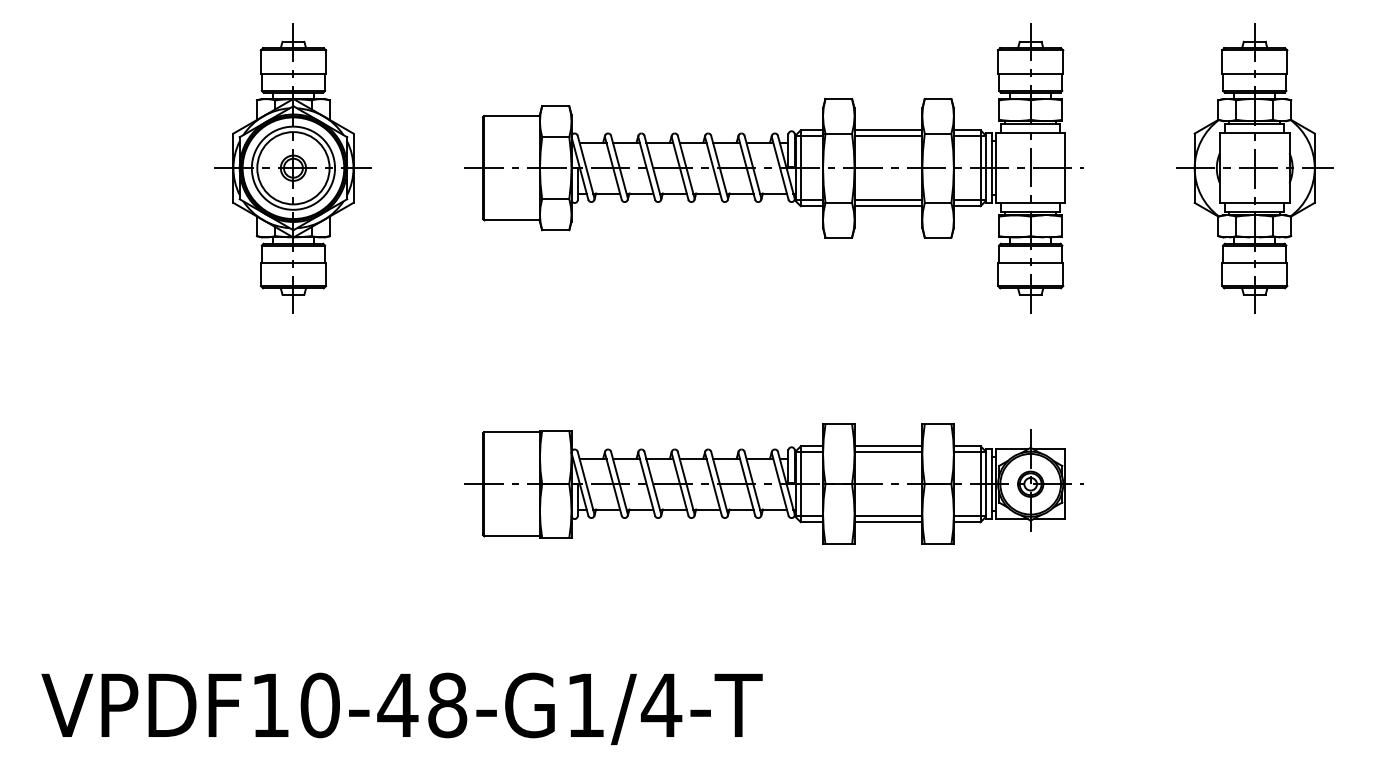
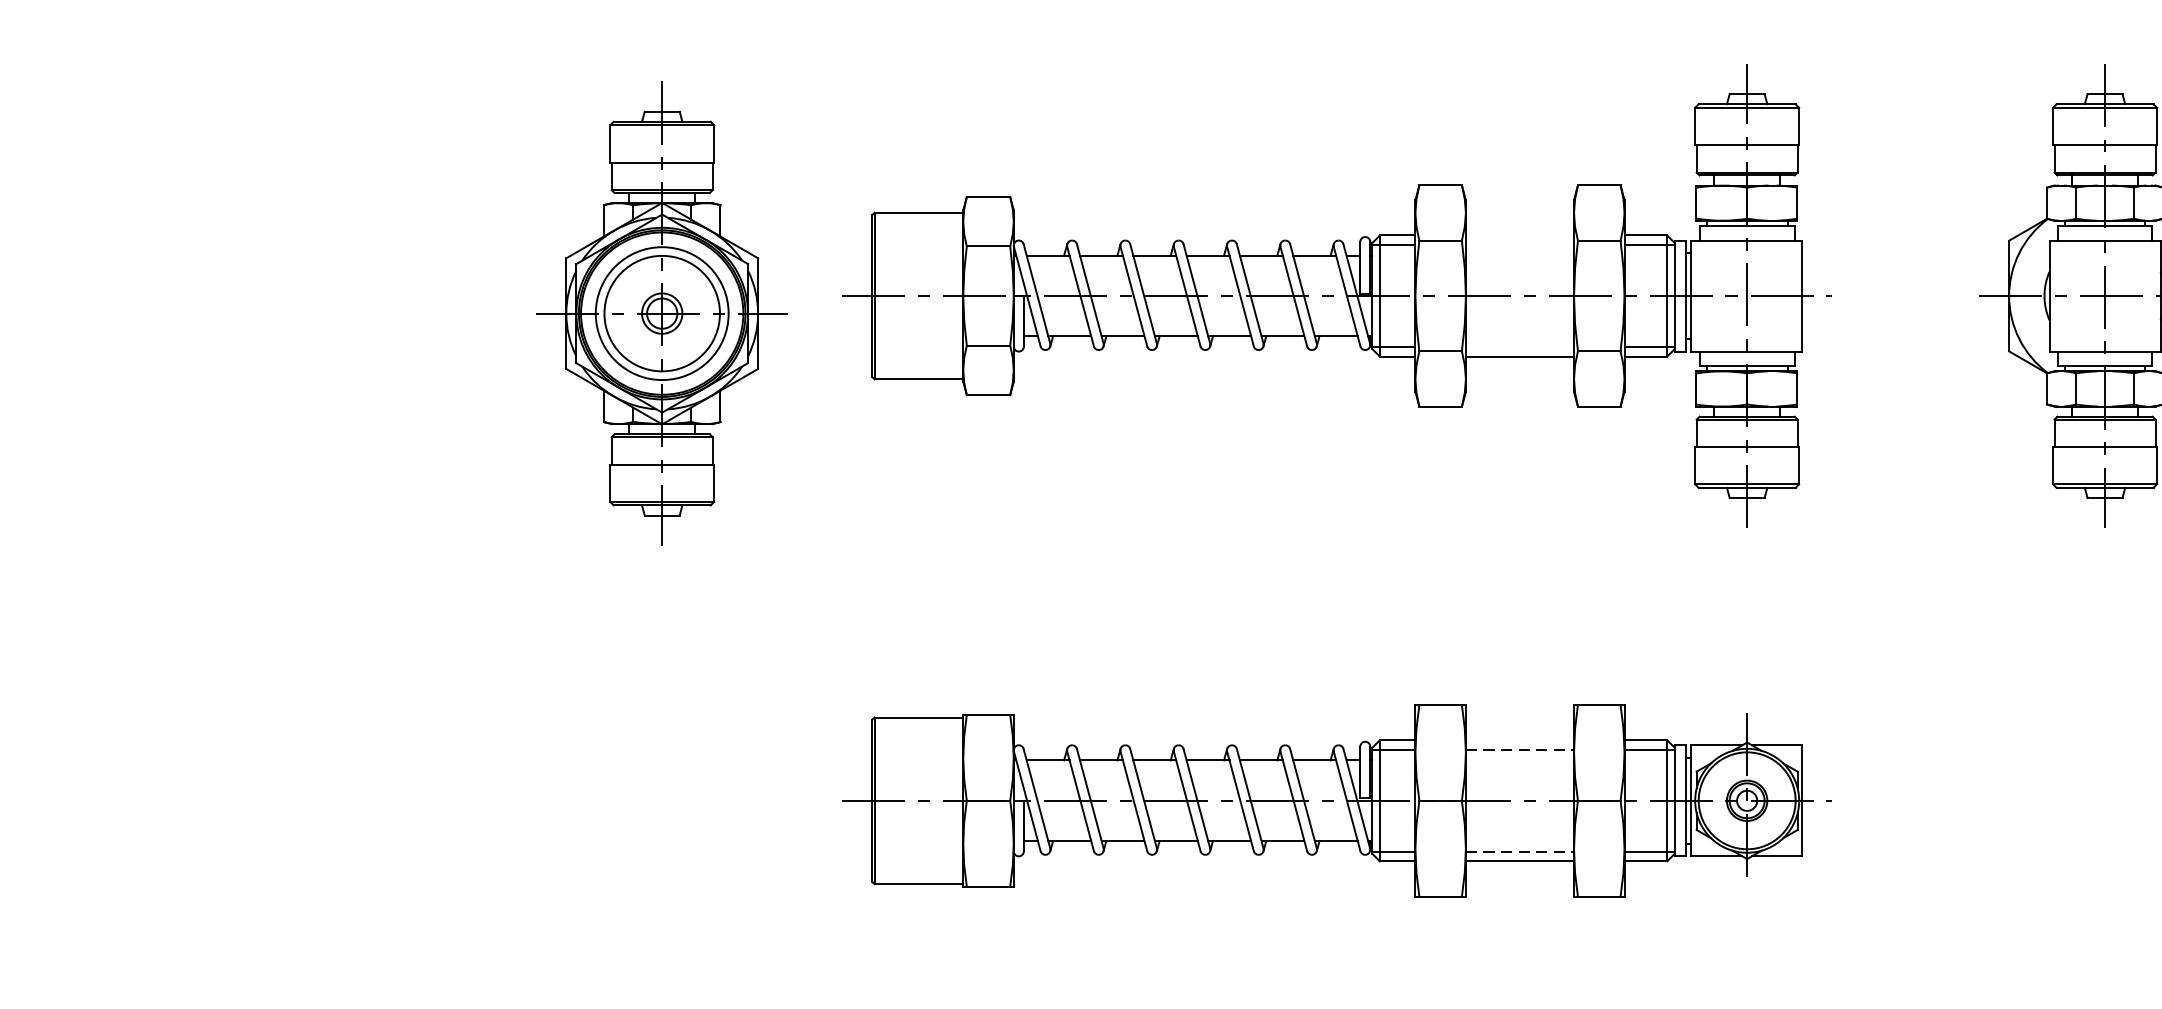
line: (888, 130) -> (1520, 235), removed
line: (888, 136) -> (1520, 245), removed
part: (292, 168) -> (660, 314), moved
line: (888, 200) -> (1520, 347), removed
line: (888, 446) -> (1520, 740), removed
line: (888, 452) -> (1520, 750), solid -> dashed
line: (888, 516) -> (1520, 852), solid -> dashed

